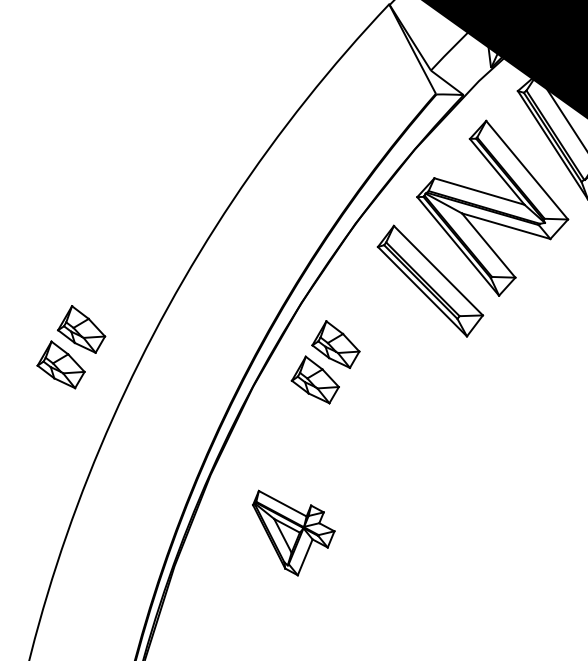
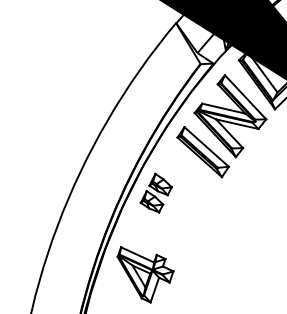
part: (69, 345) -> (35, 192), removed
part: (292, 533) -> (145, 274), size x1.43

